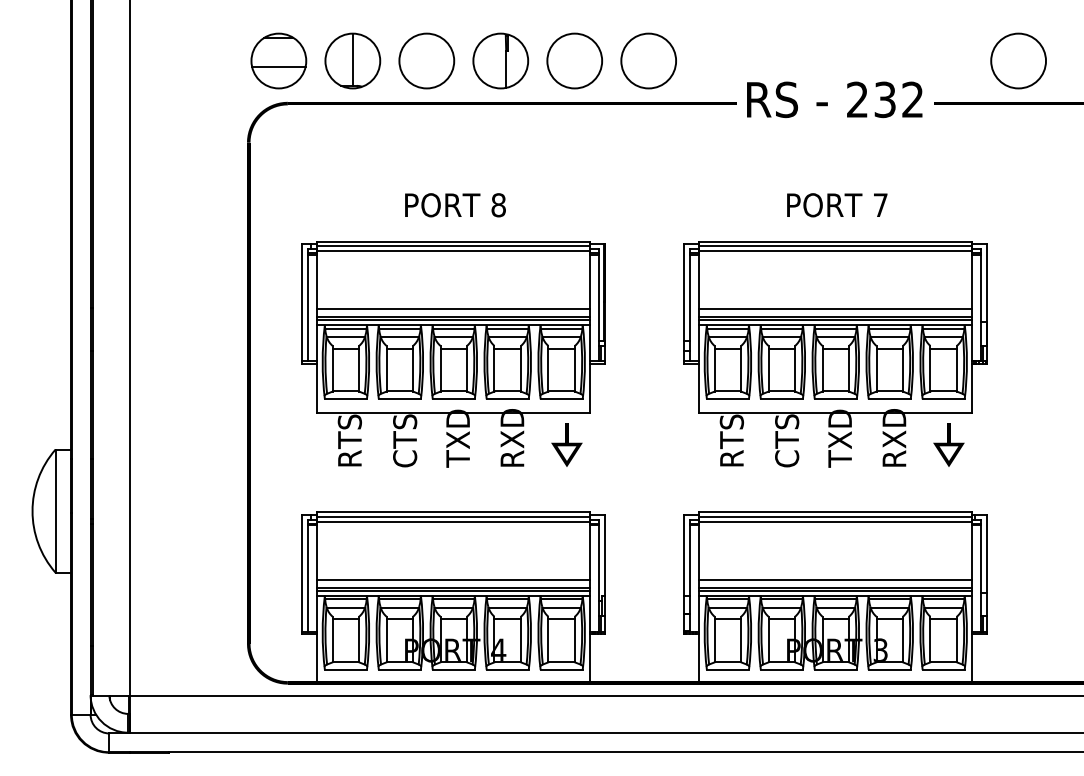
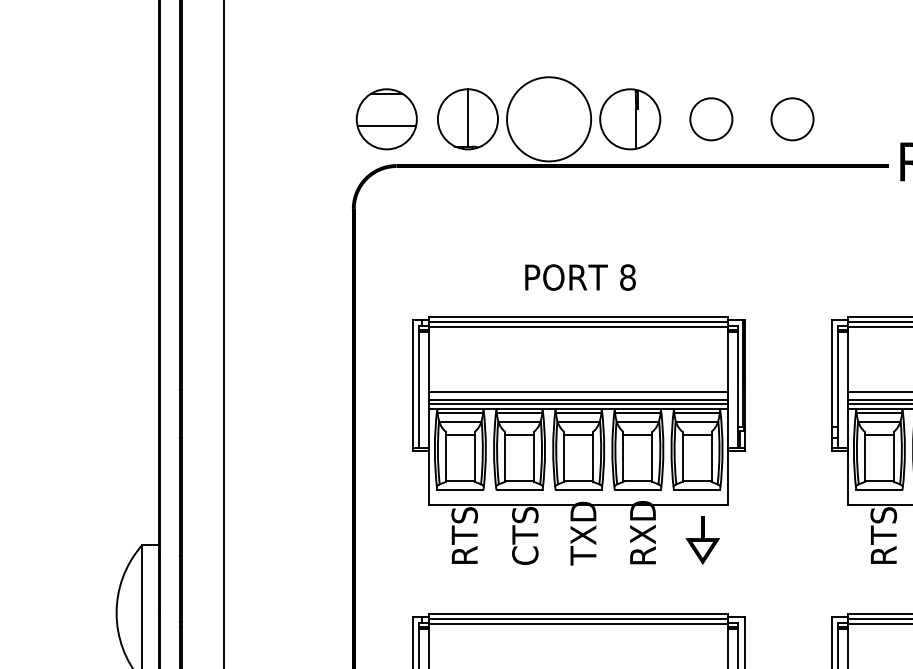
circle: (426, 60) -> (548, 118), size x1.4
circle: (574, 60) -> (711, 118), size x0.7
circle: (648, 60) -> (792, 118), size x0.7

